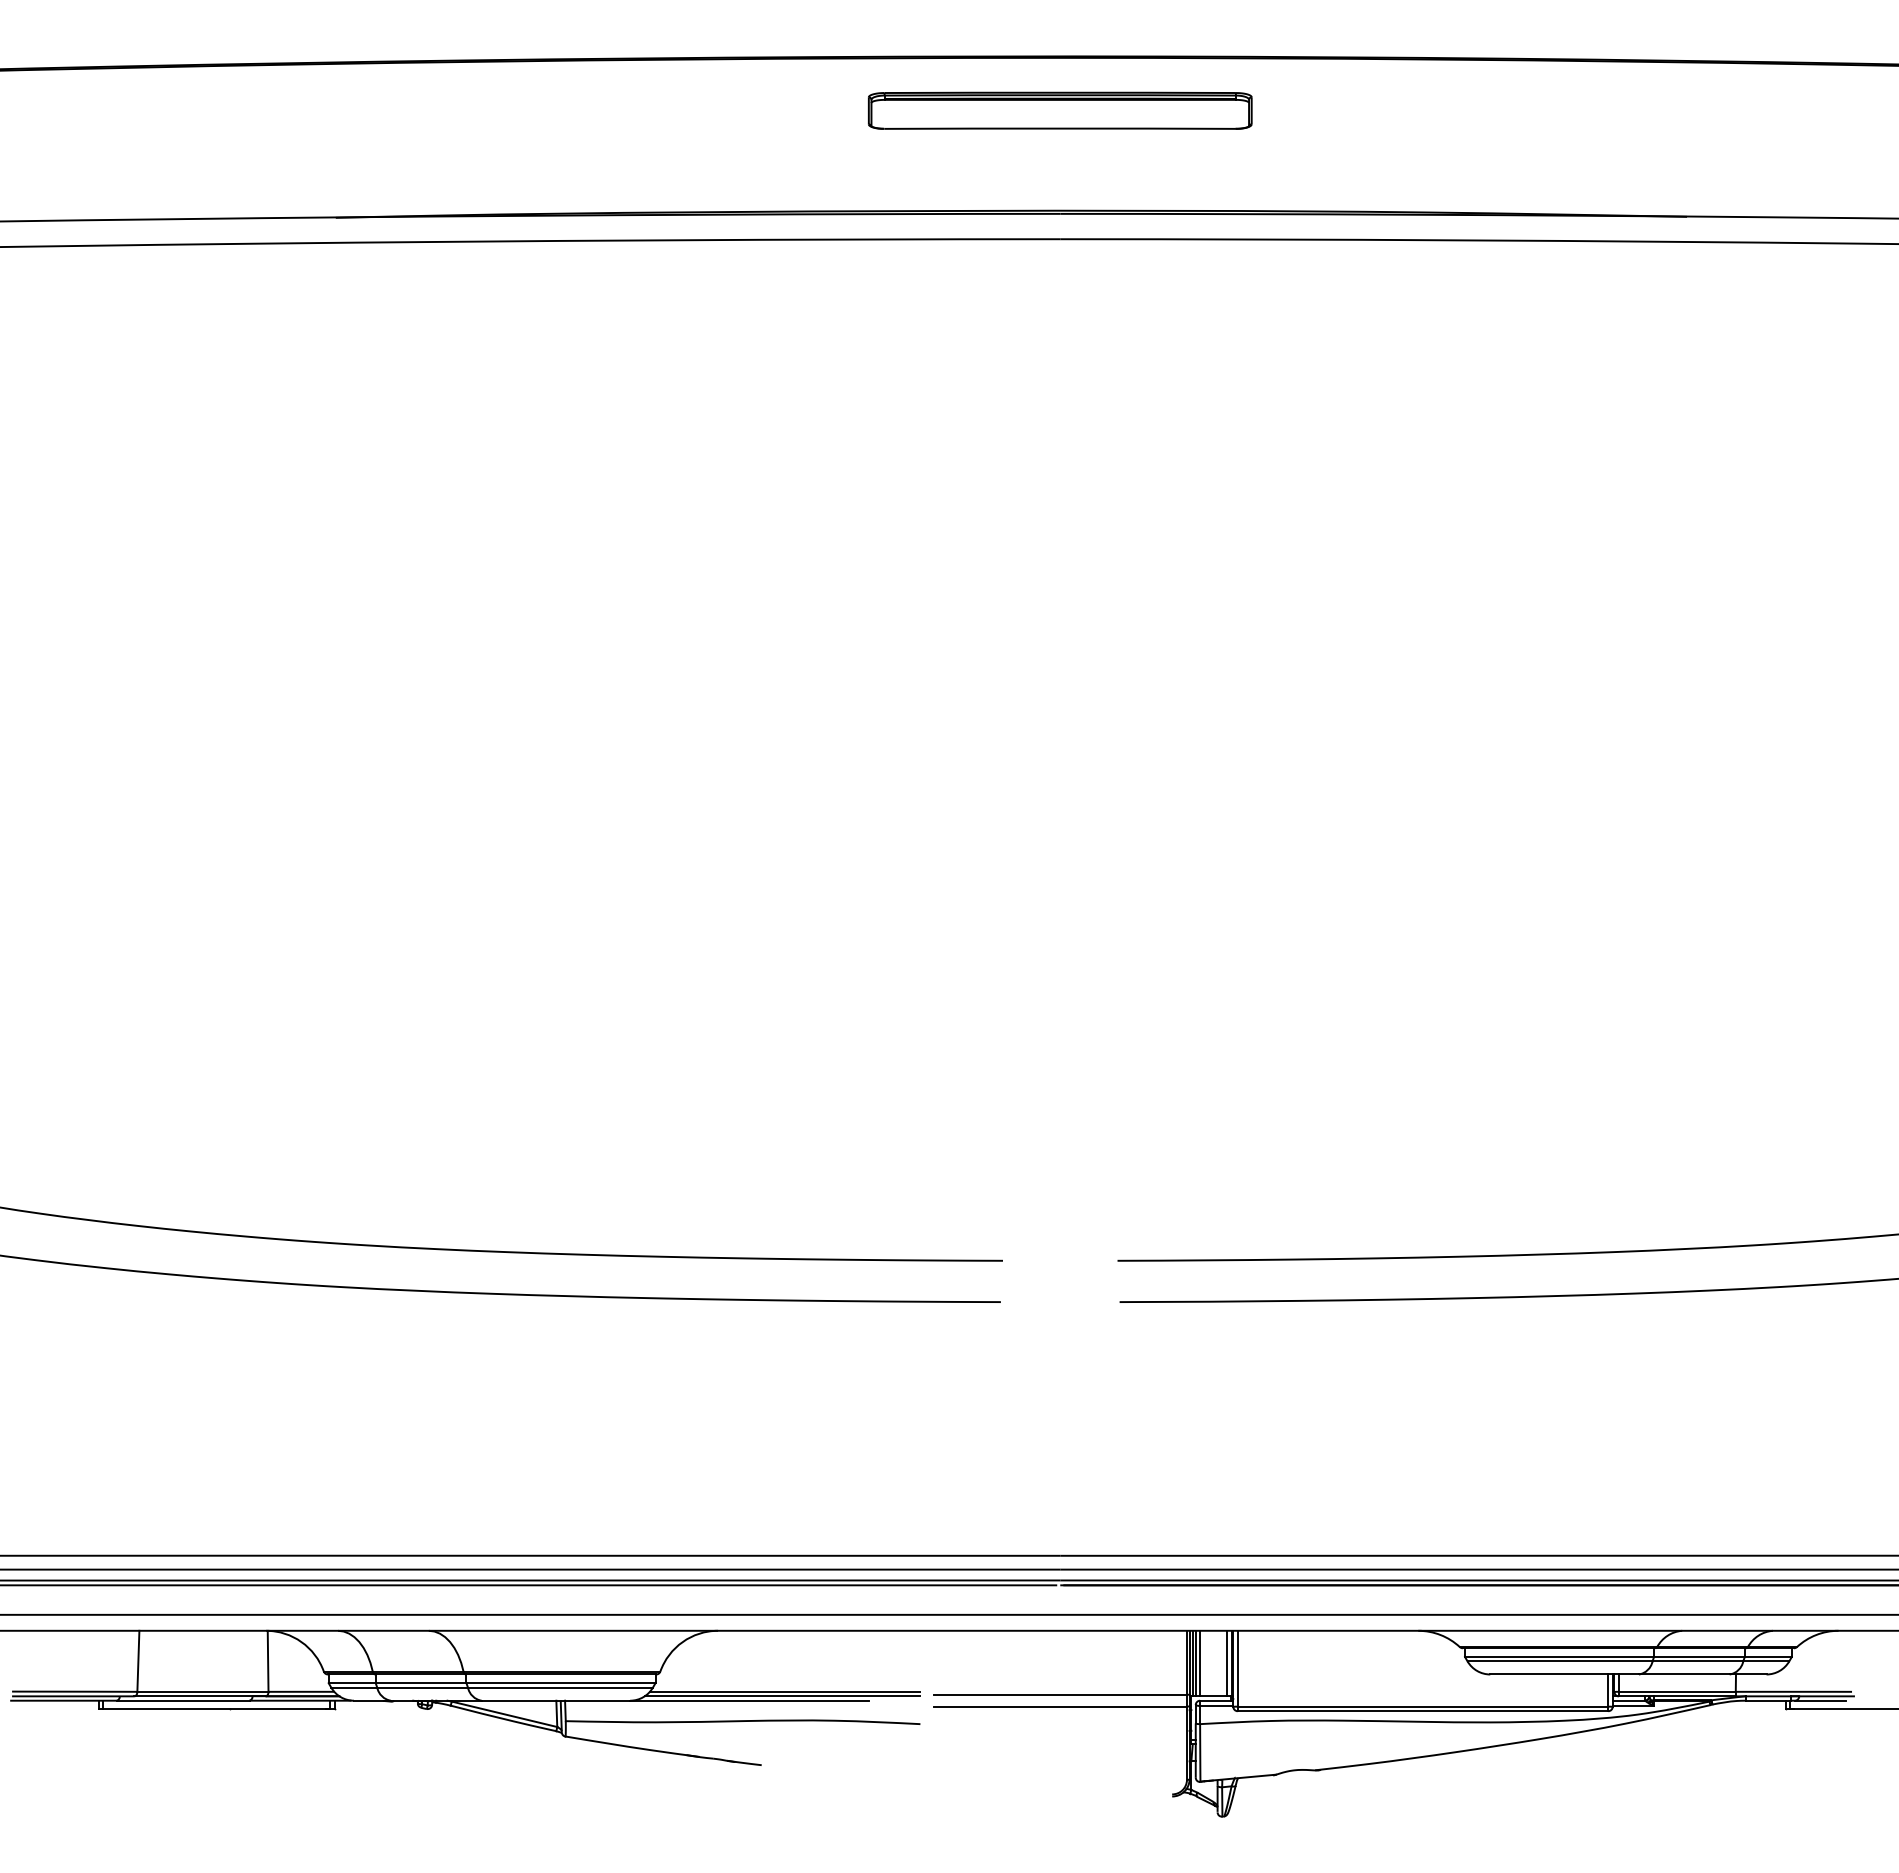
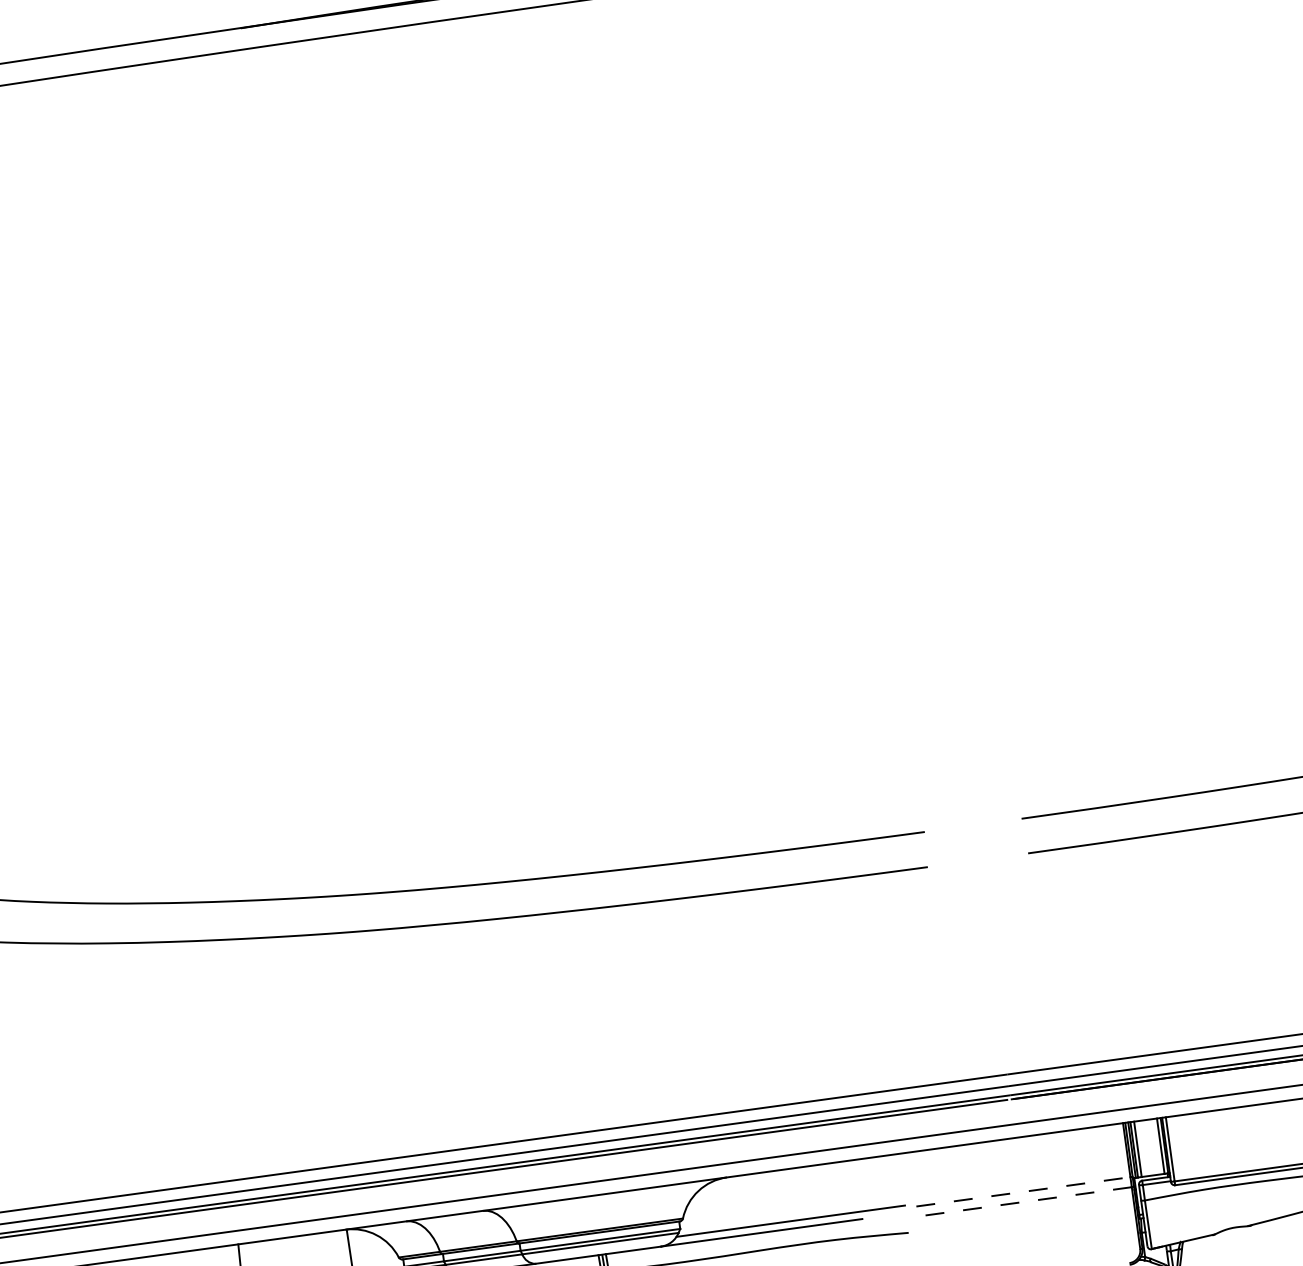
line: (1060, 1694) -> (1023, 1191), solid -> dashed
line: (782, 1696) -> (789, 1225), removed
line: (1060, 1706) -> (1024, 1201), solid -> dashed

